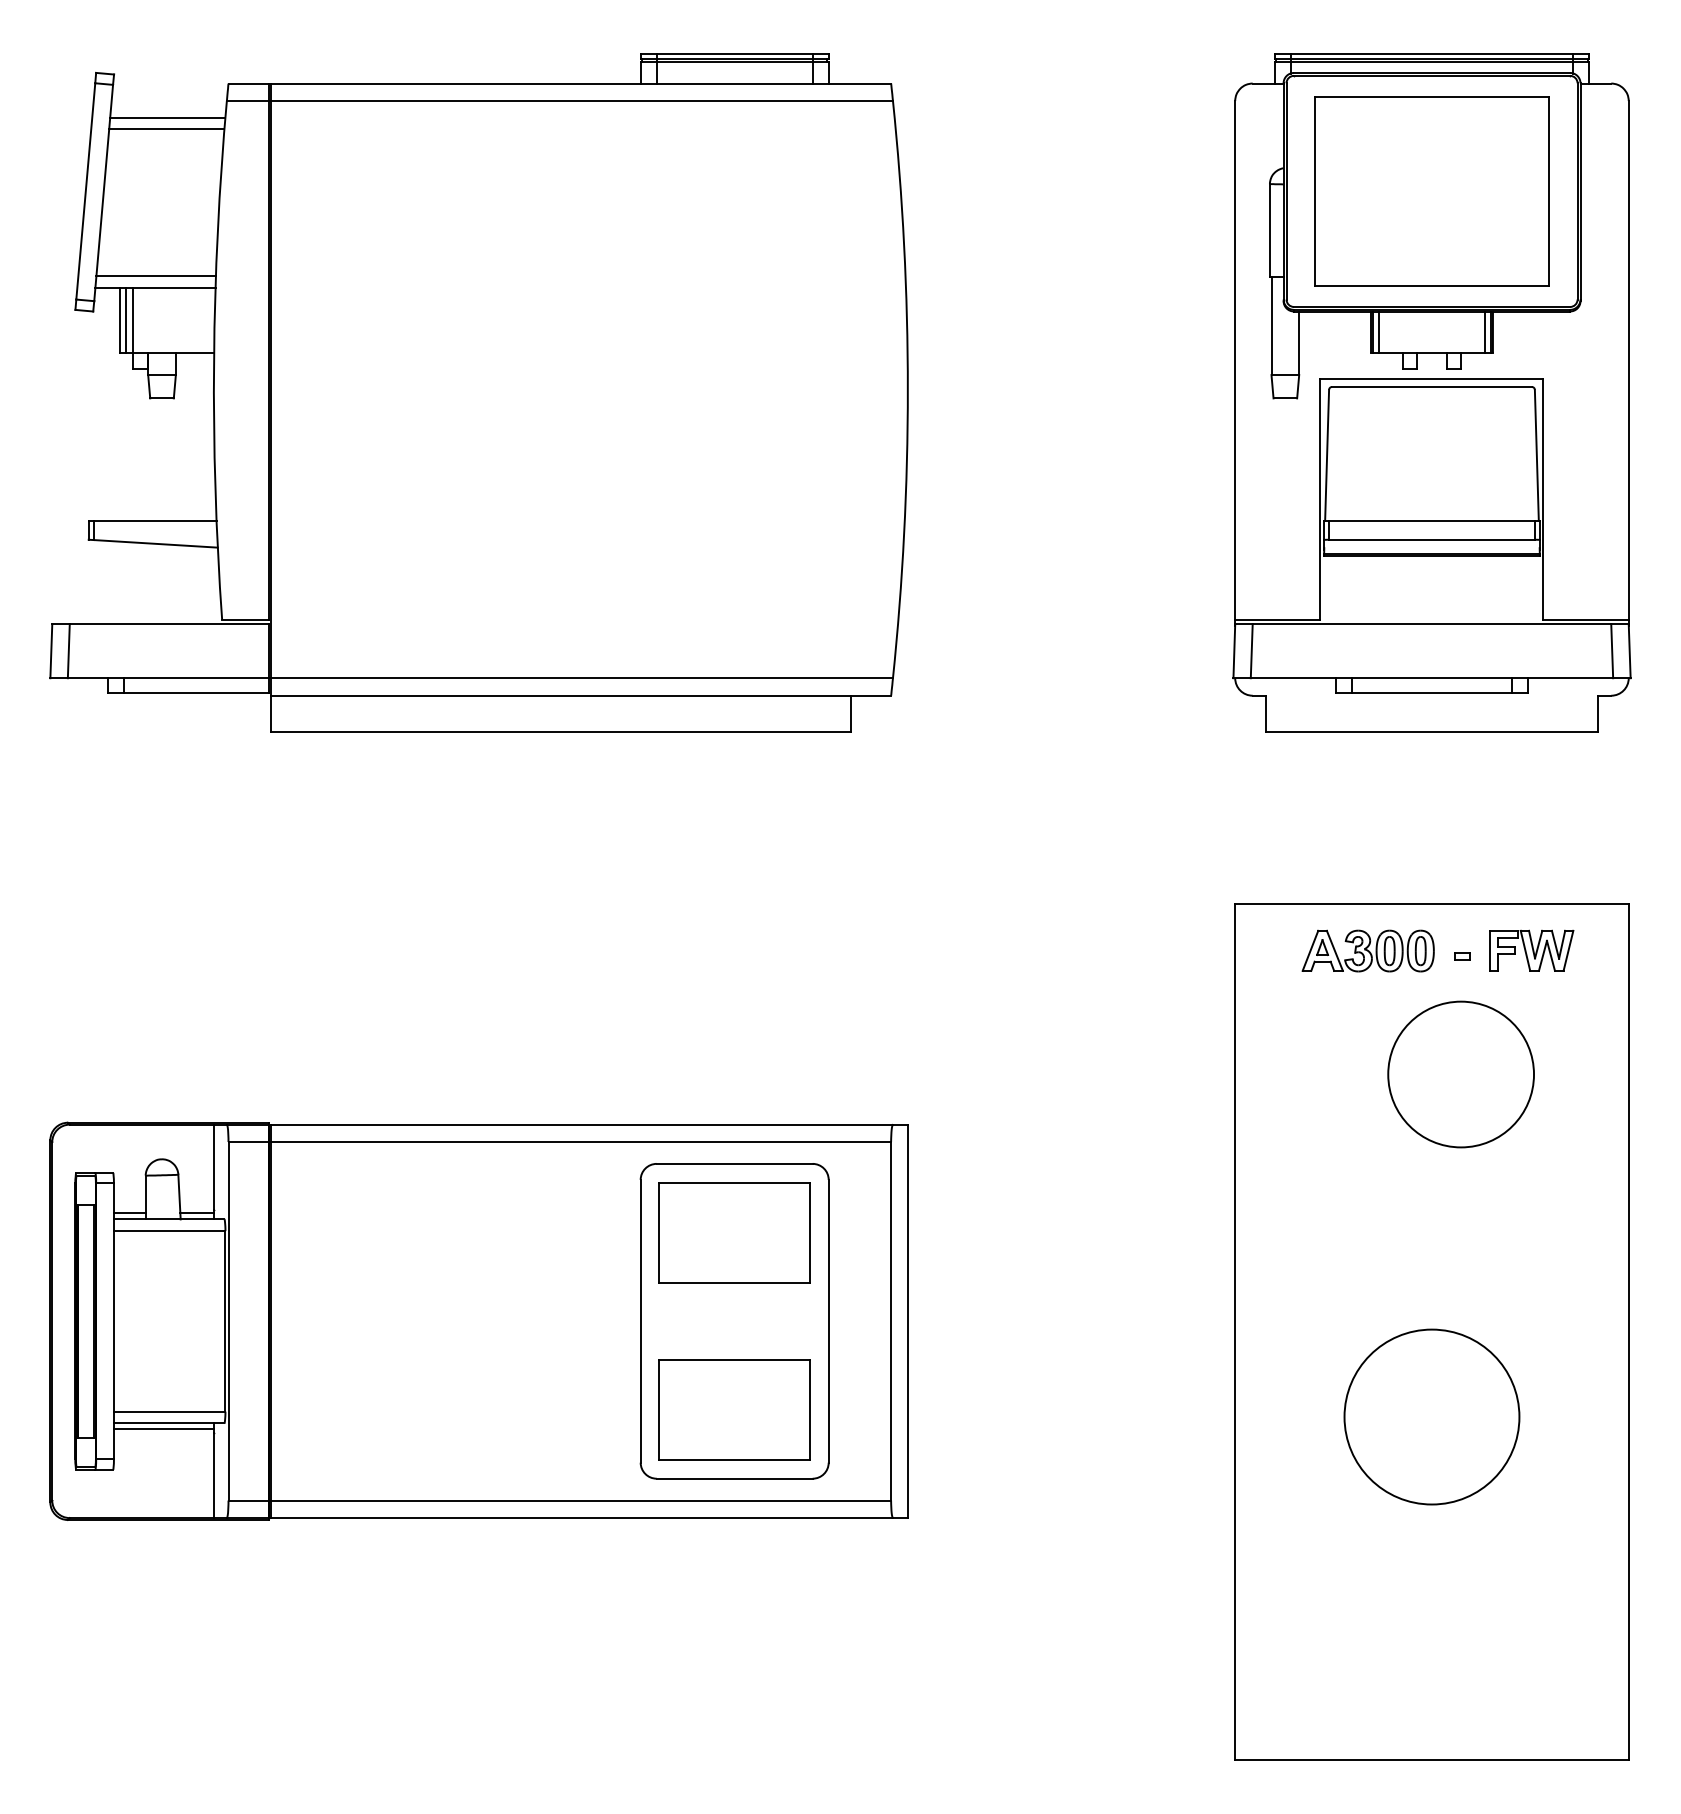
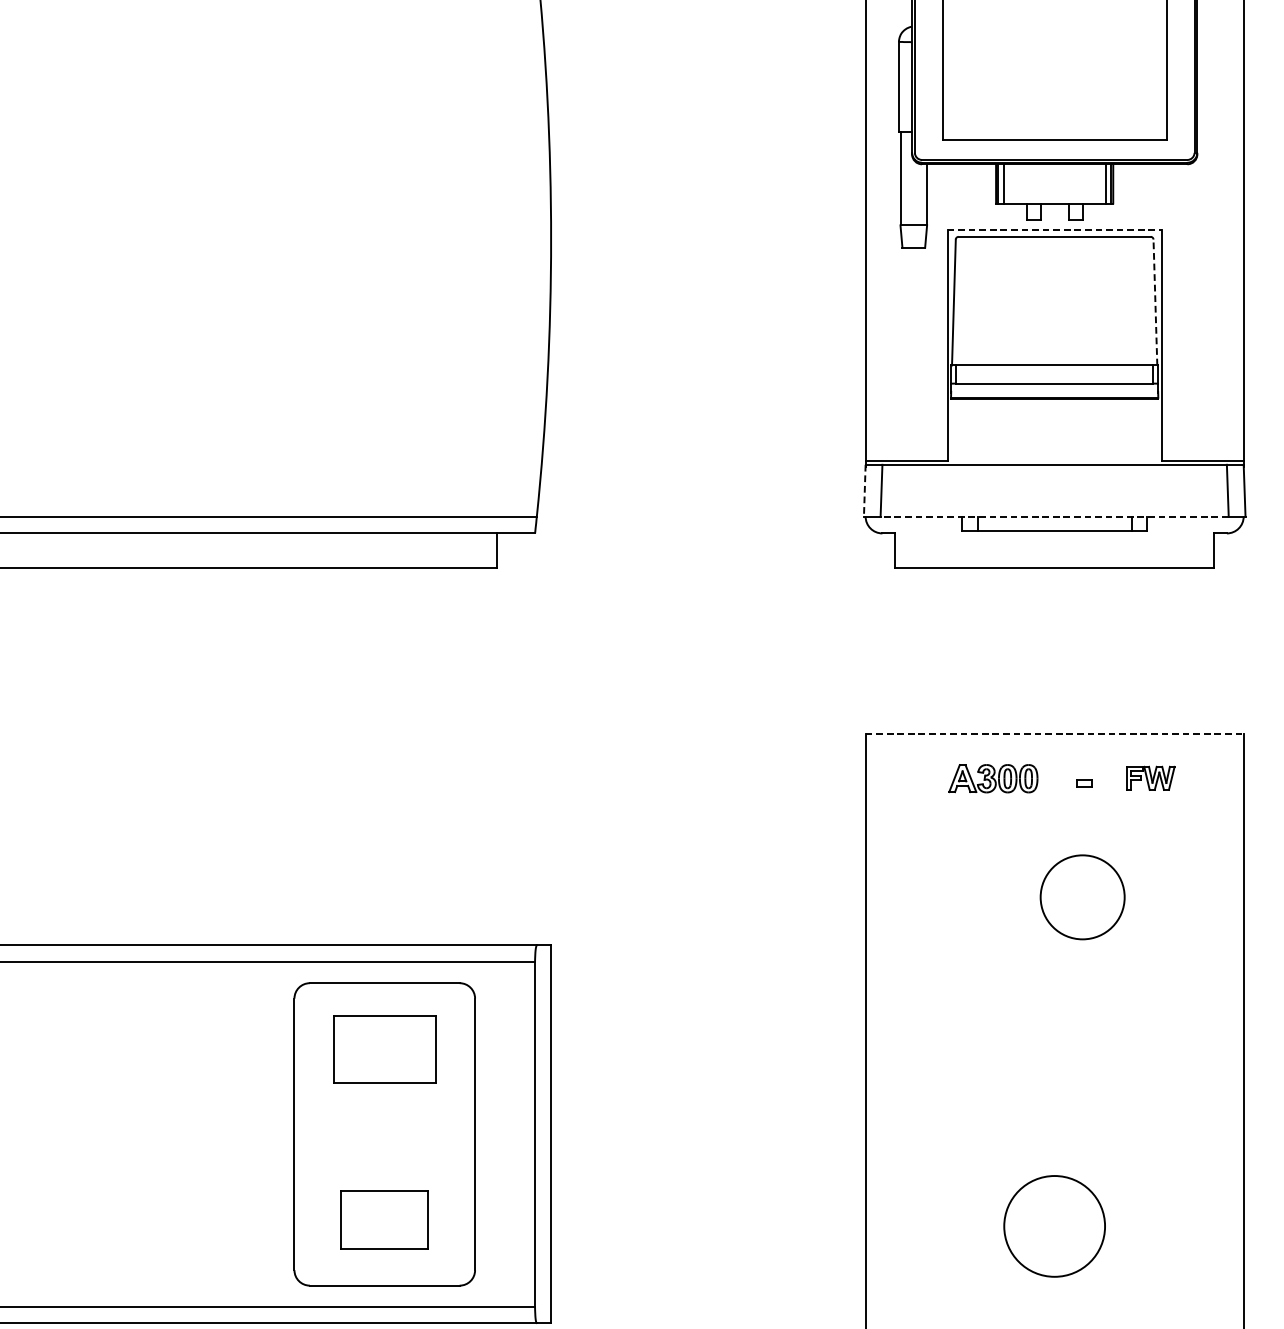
line: (1431, 379) -> (1054, 229), solid -> dashed
line: (1536, 454) -> (1155, 301), solid -> dashed
line: (1234, 651) -> (864, 490), solid -> dashed
line: (1431, 678) -> (1054, 516), solid -> dashed
line: (1431, 904) -> (1054, 734), solid -> dashed
part: (1367, 950) -> (992, 778), size x0.7
part: (1531, 950) -> (1150, 778), size x0.6
circle: (1461, 1074) -> (1083, 897), size x0.6
part: (734, 1232) -> (384, 1049), size x0.7
part: (734, 1409) -> (384, 1219), size x0.6
circle: (1431, 1416) -> (1054, 1225), size x0.6

